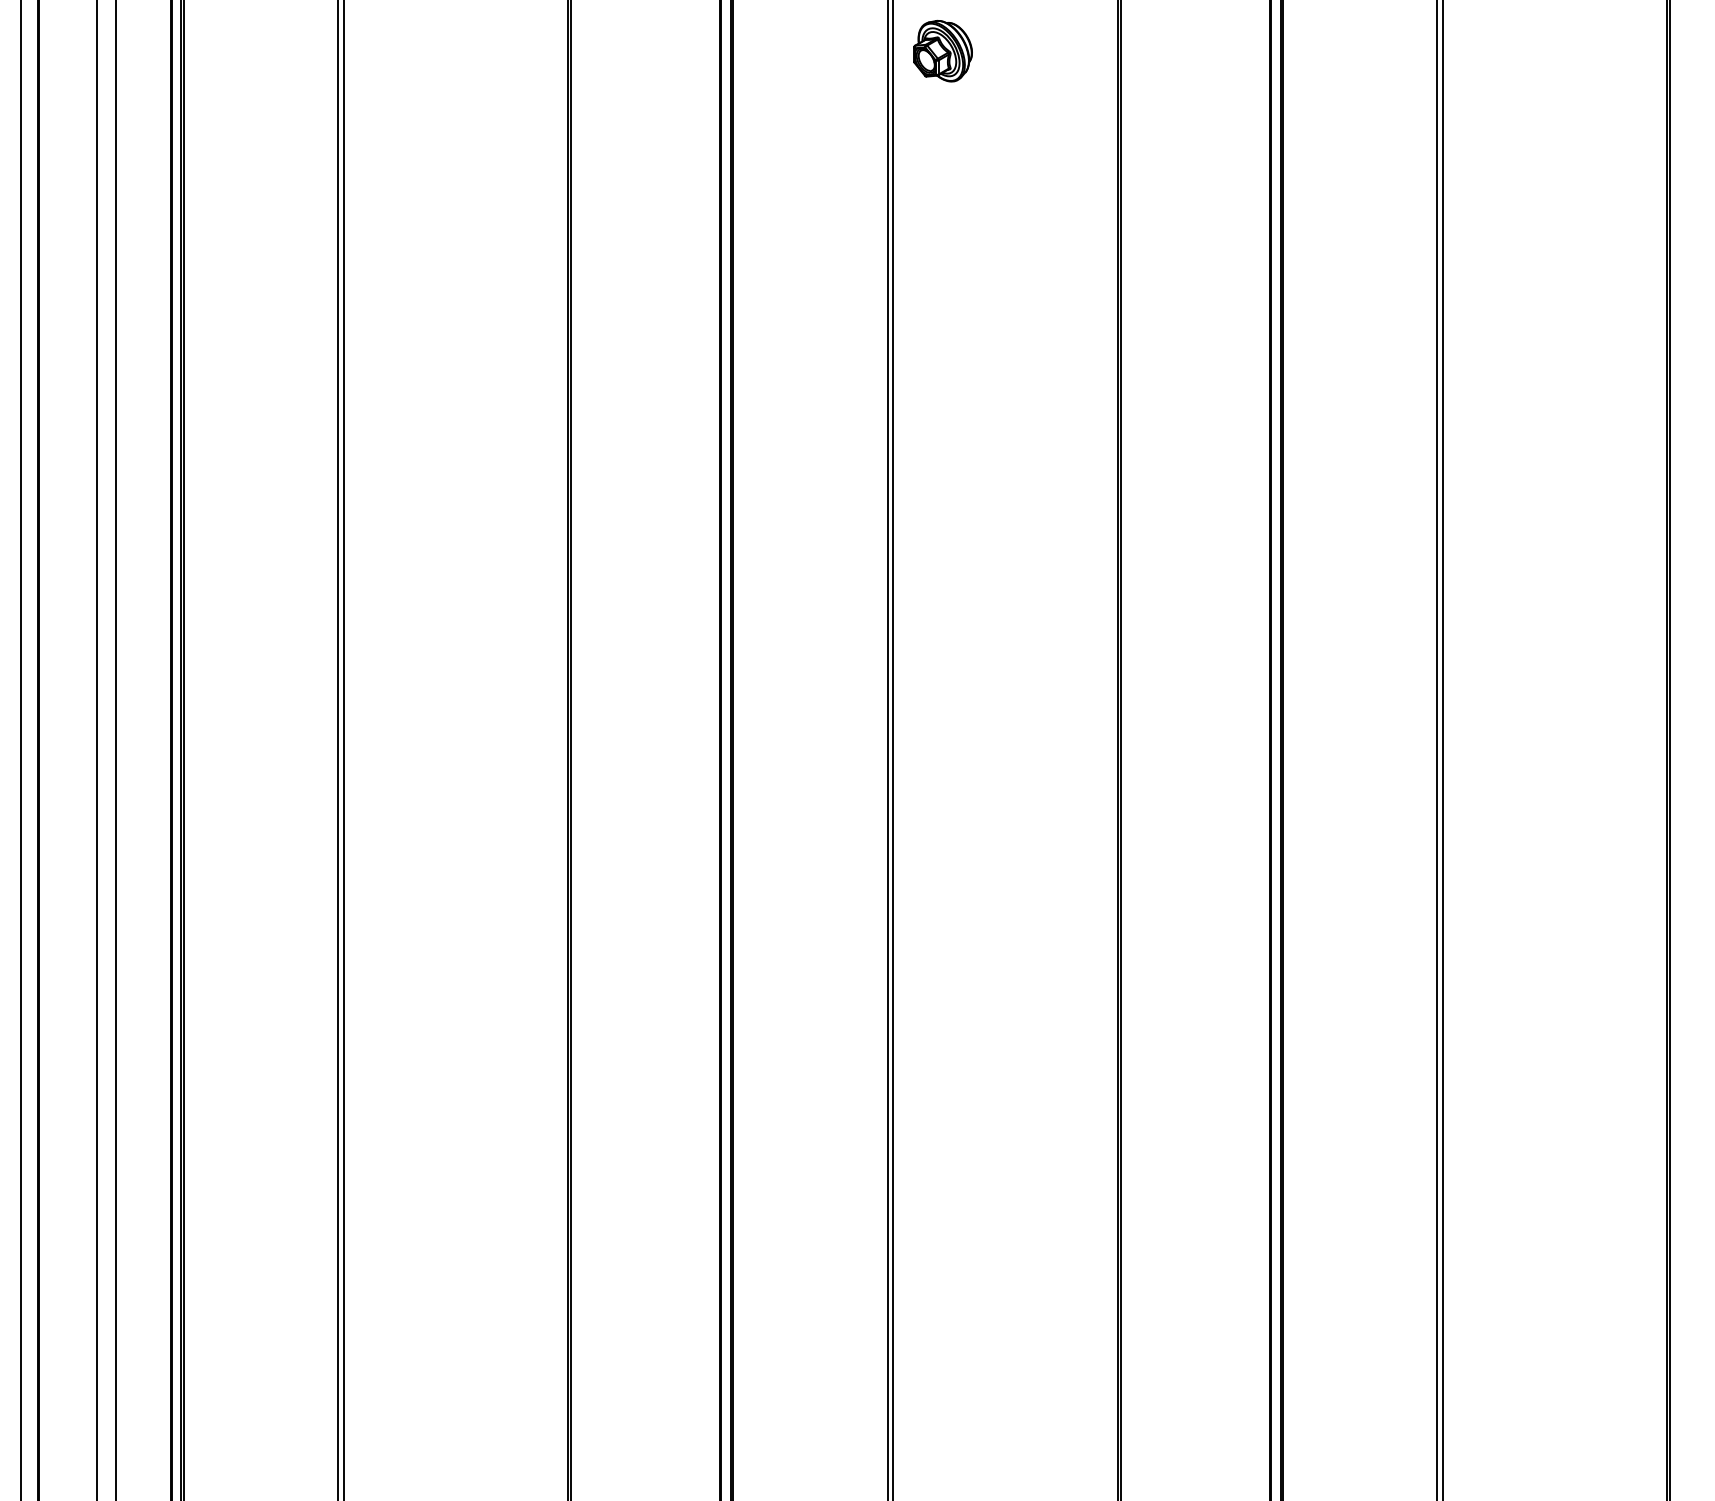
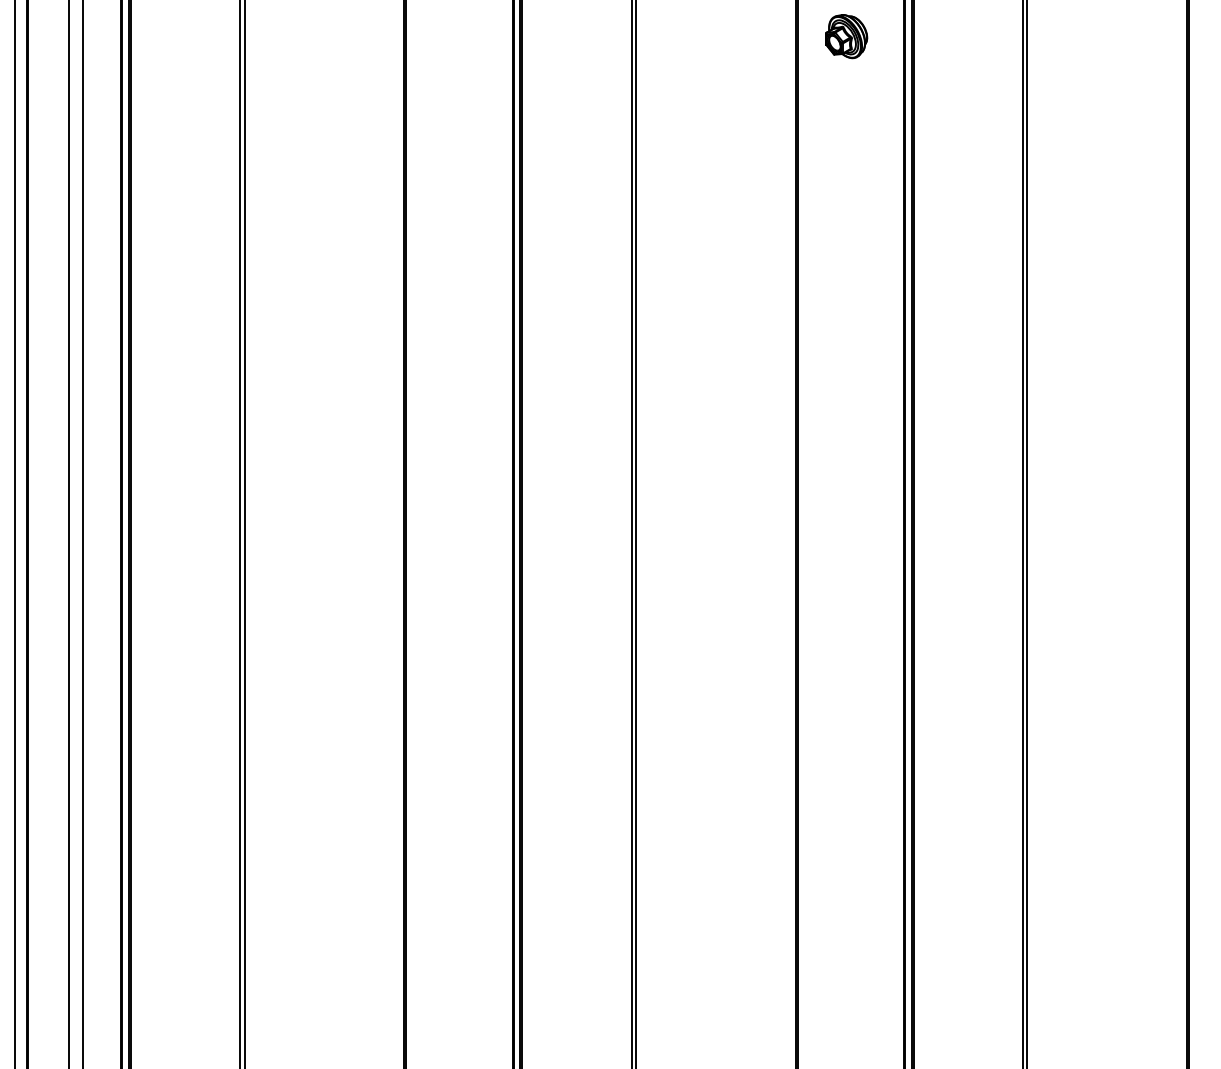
part: (942, 51) -> (846, 36), moved

